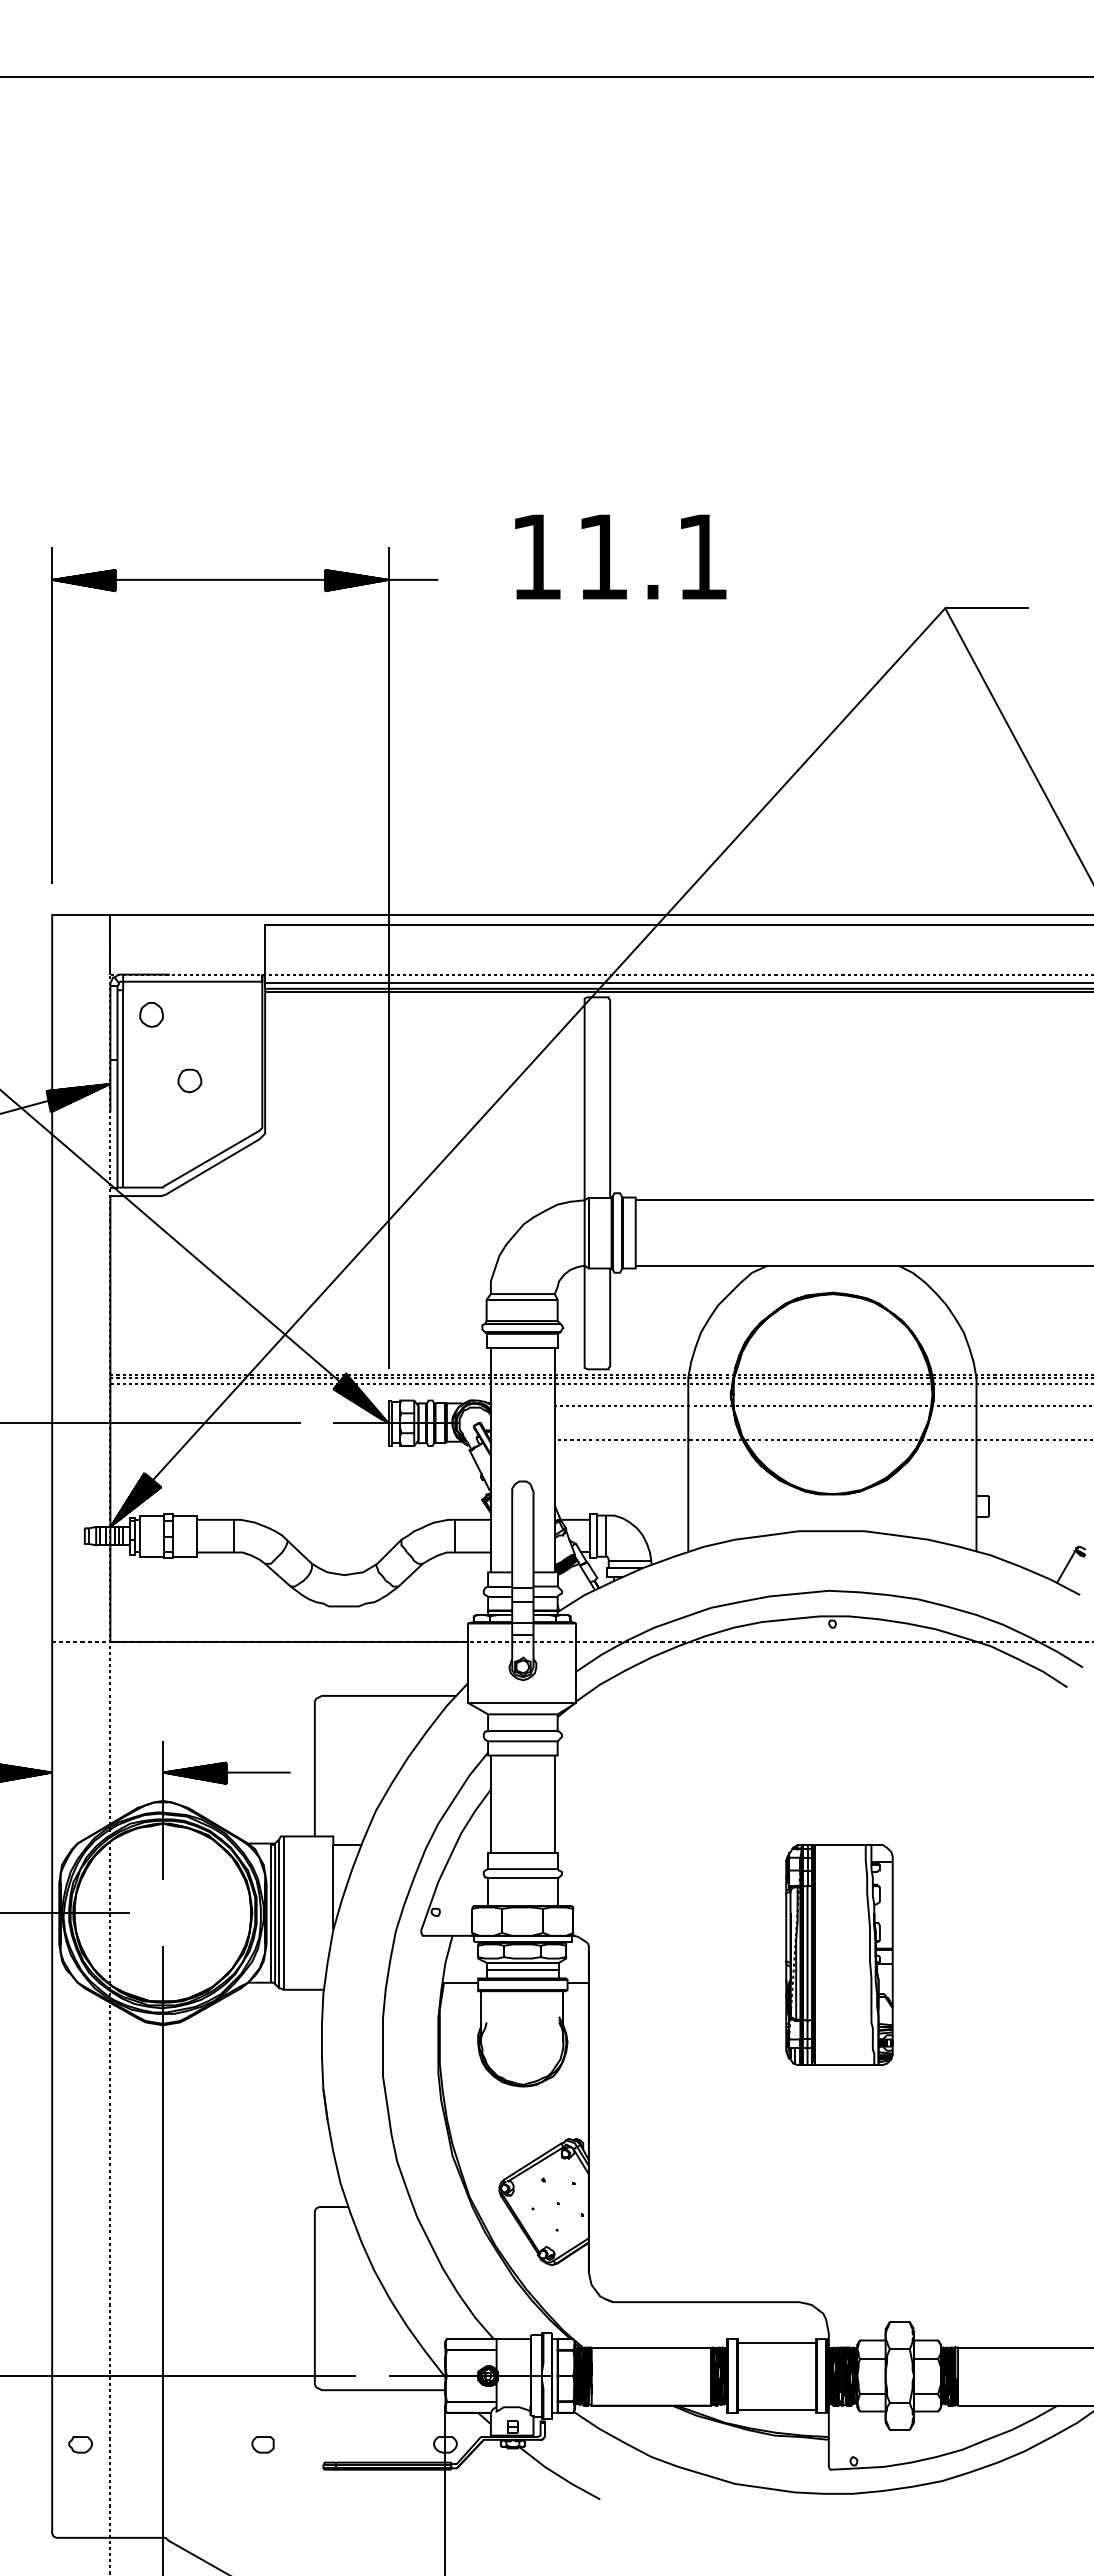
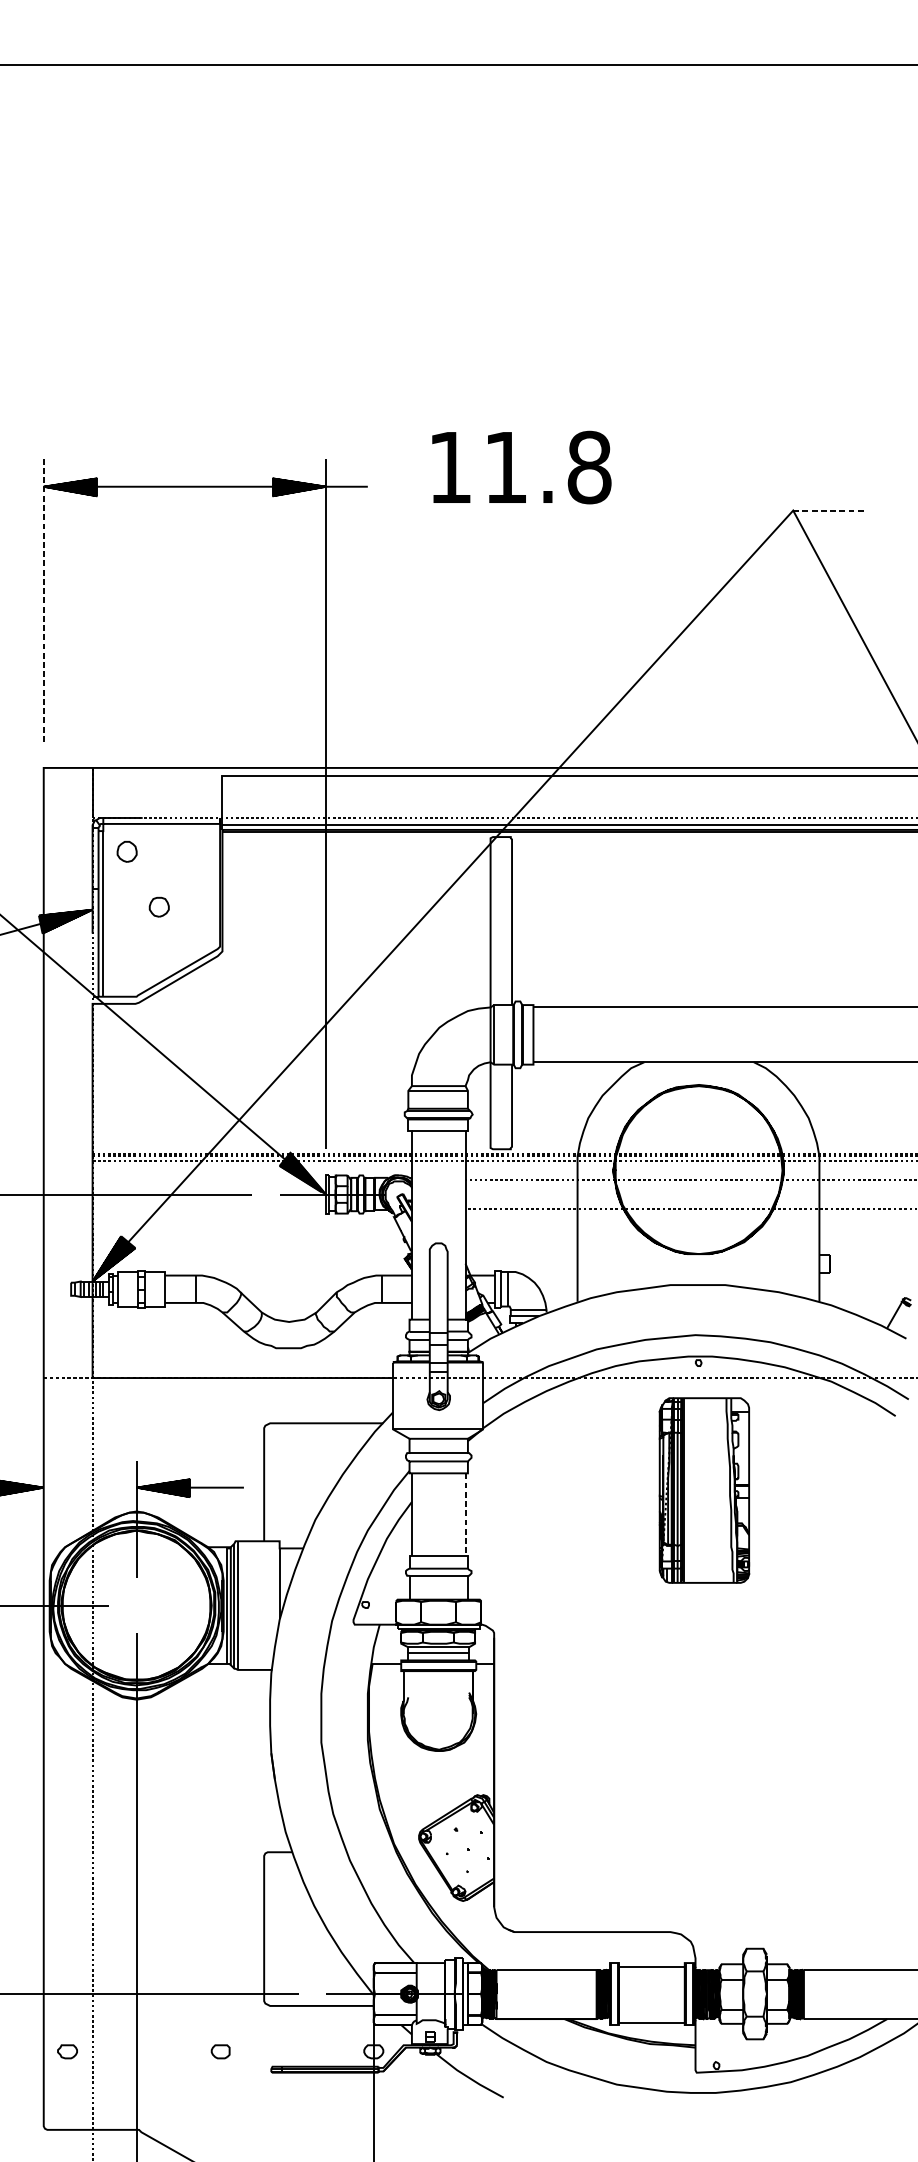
text: (702, 556) -> (589, 467), 11.1 -> 11.8
line: (987, 608) -> (828, 510), solid -> dashed
line: (52, 714) -> (44, 599), solid -> dashed
line: (554, 1804) -> (465, 1514), solid -> dashed
part: (839, 1954) -> (704, 1490), moved

